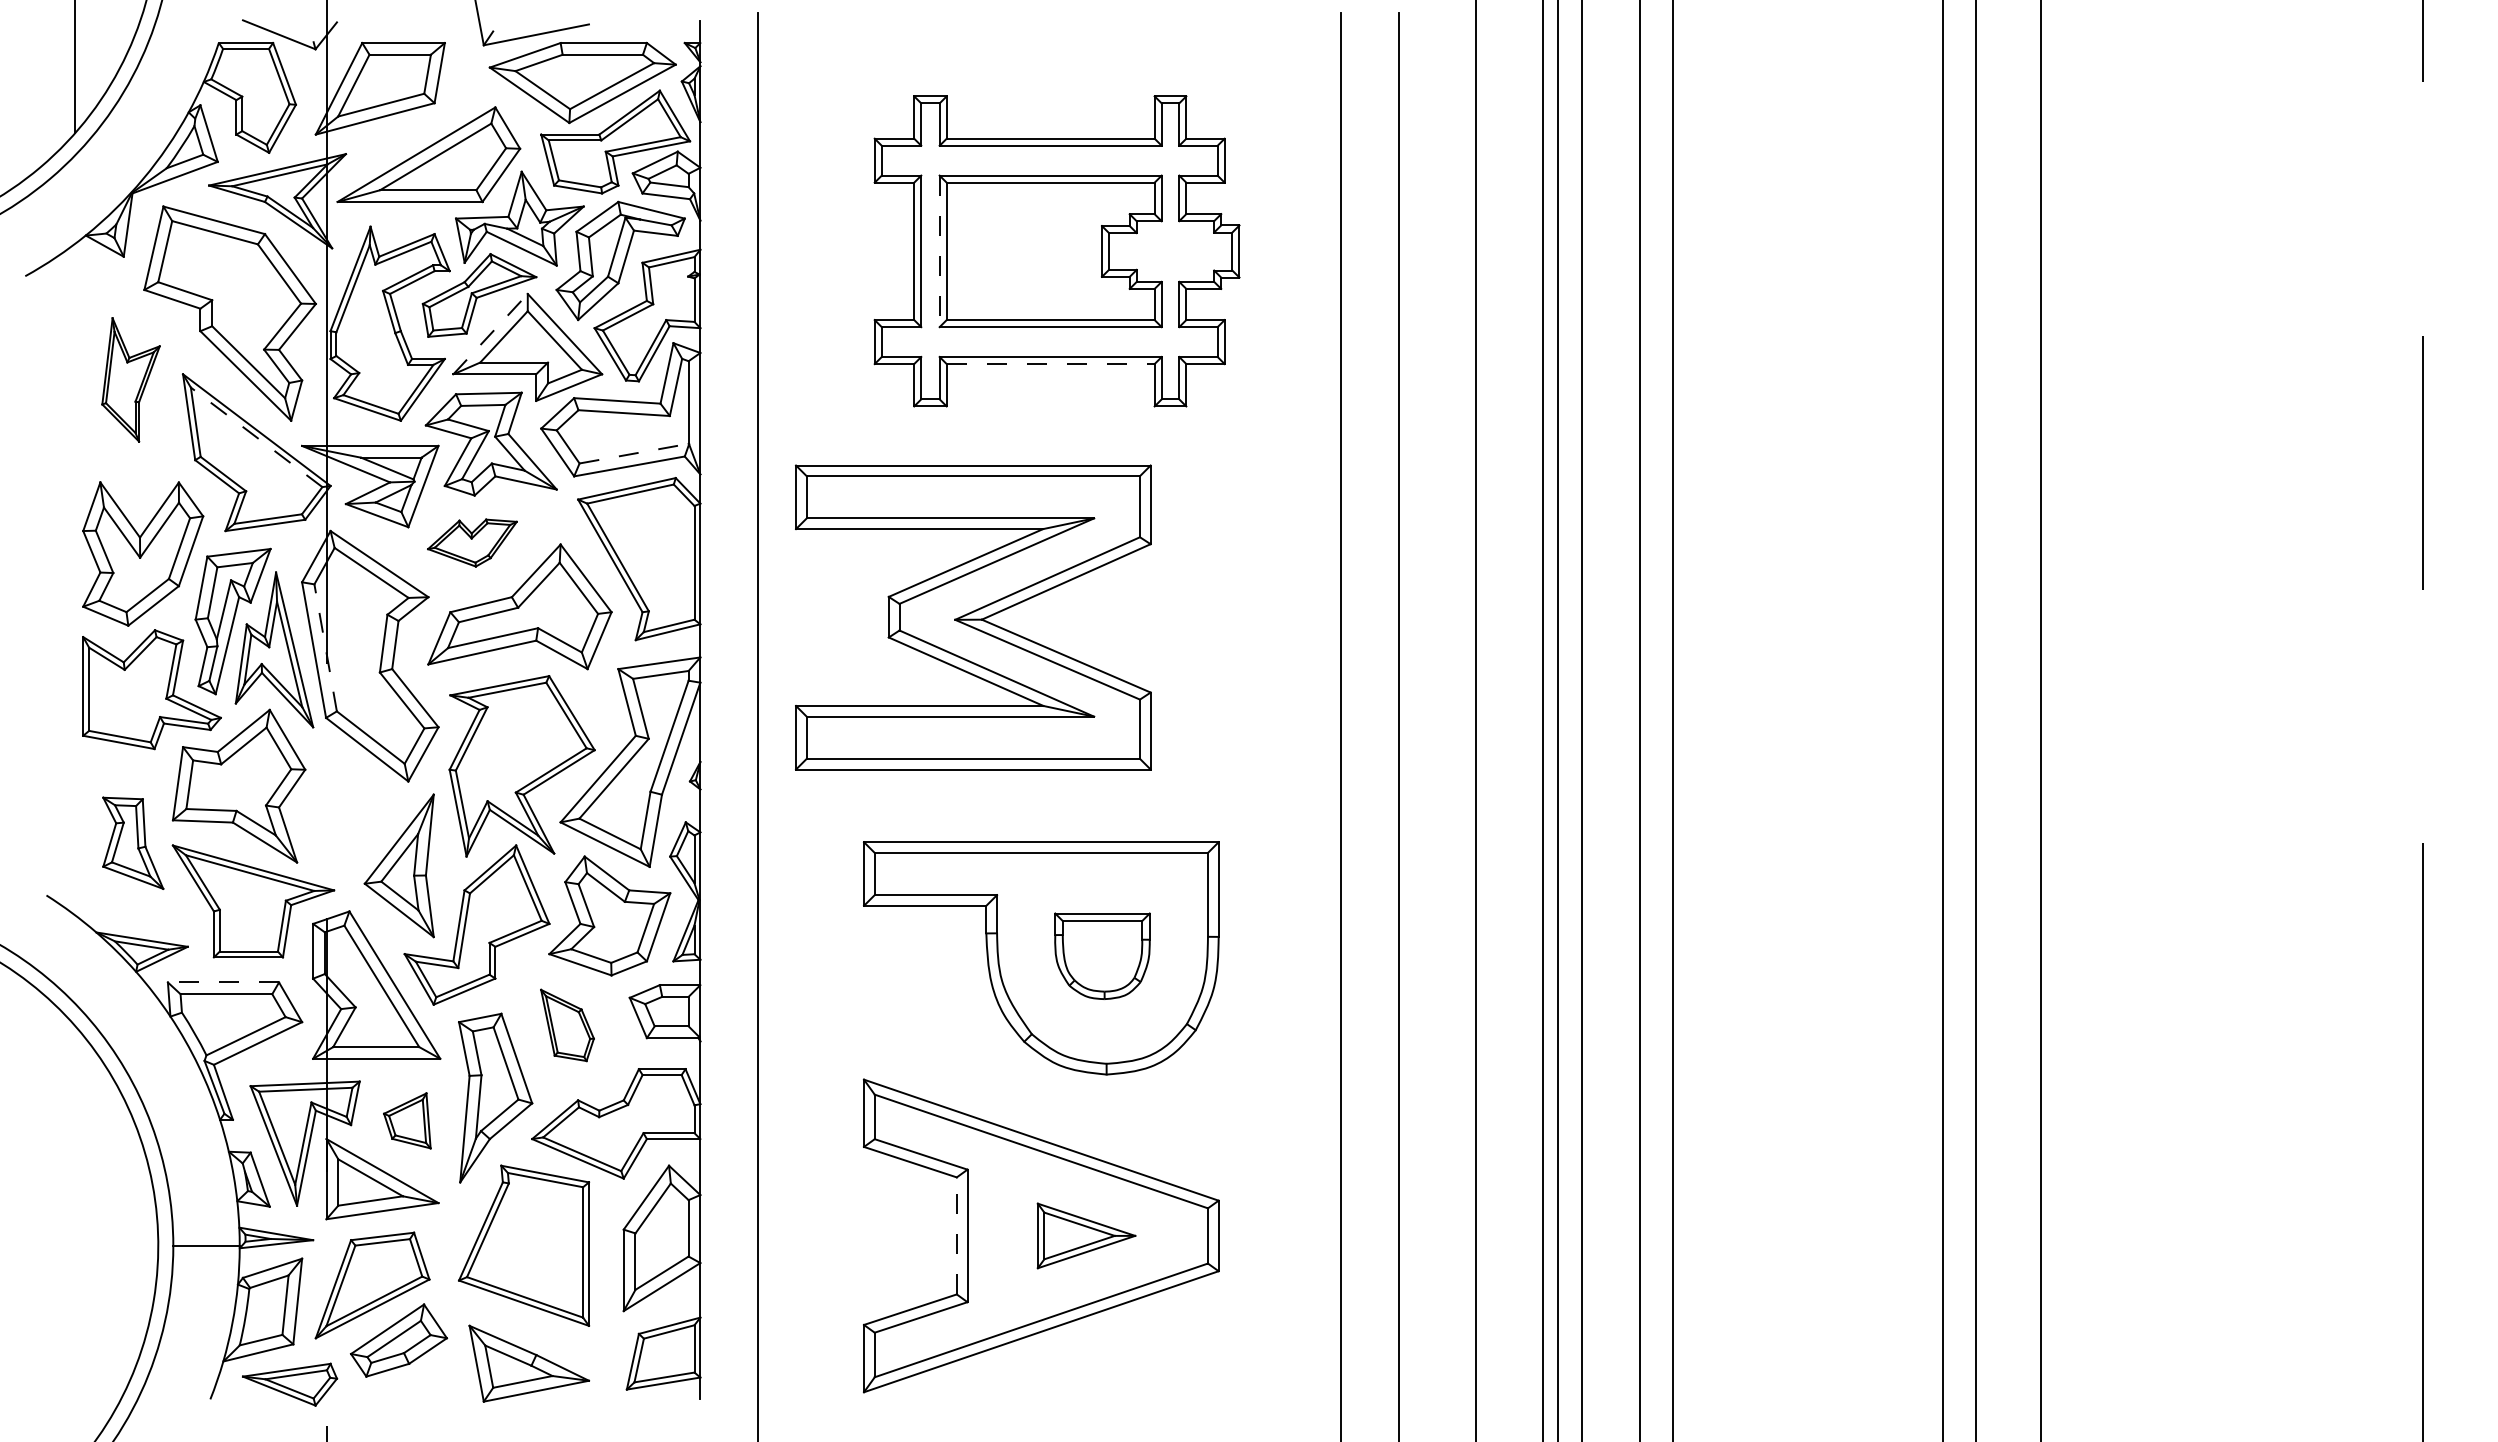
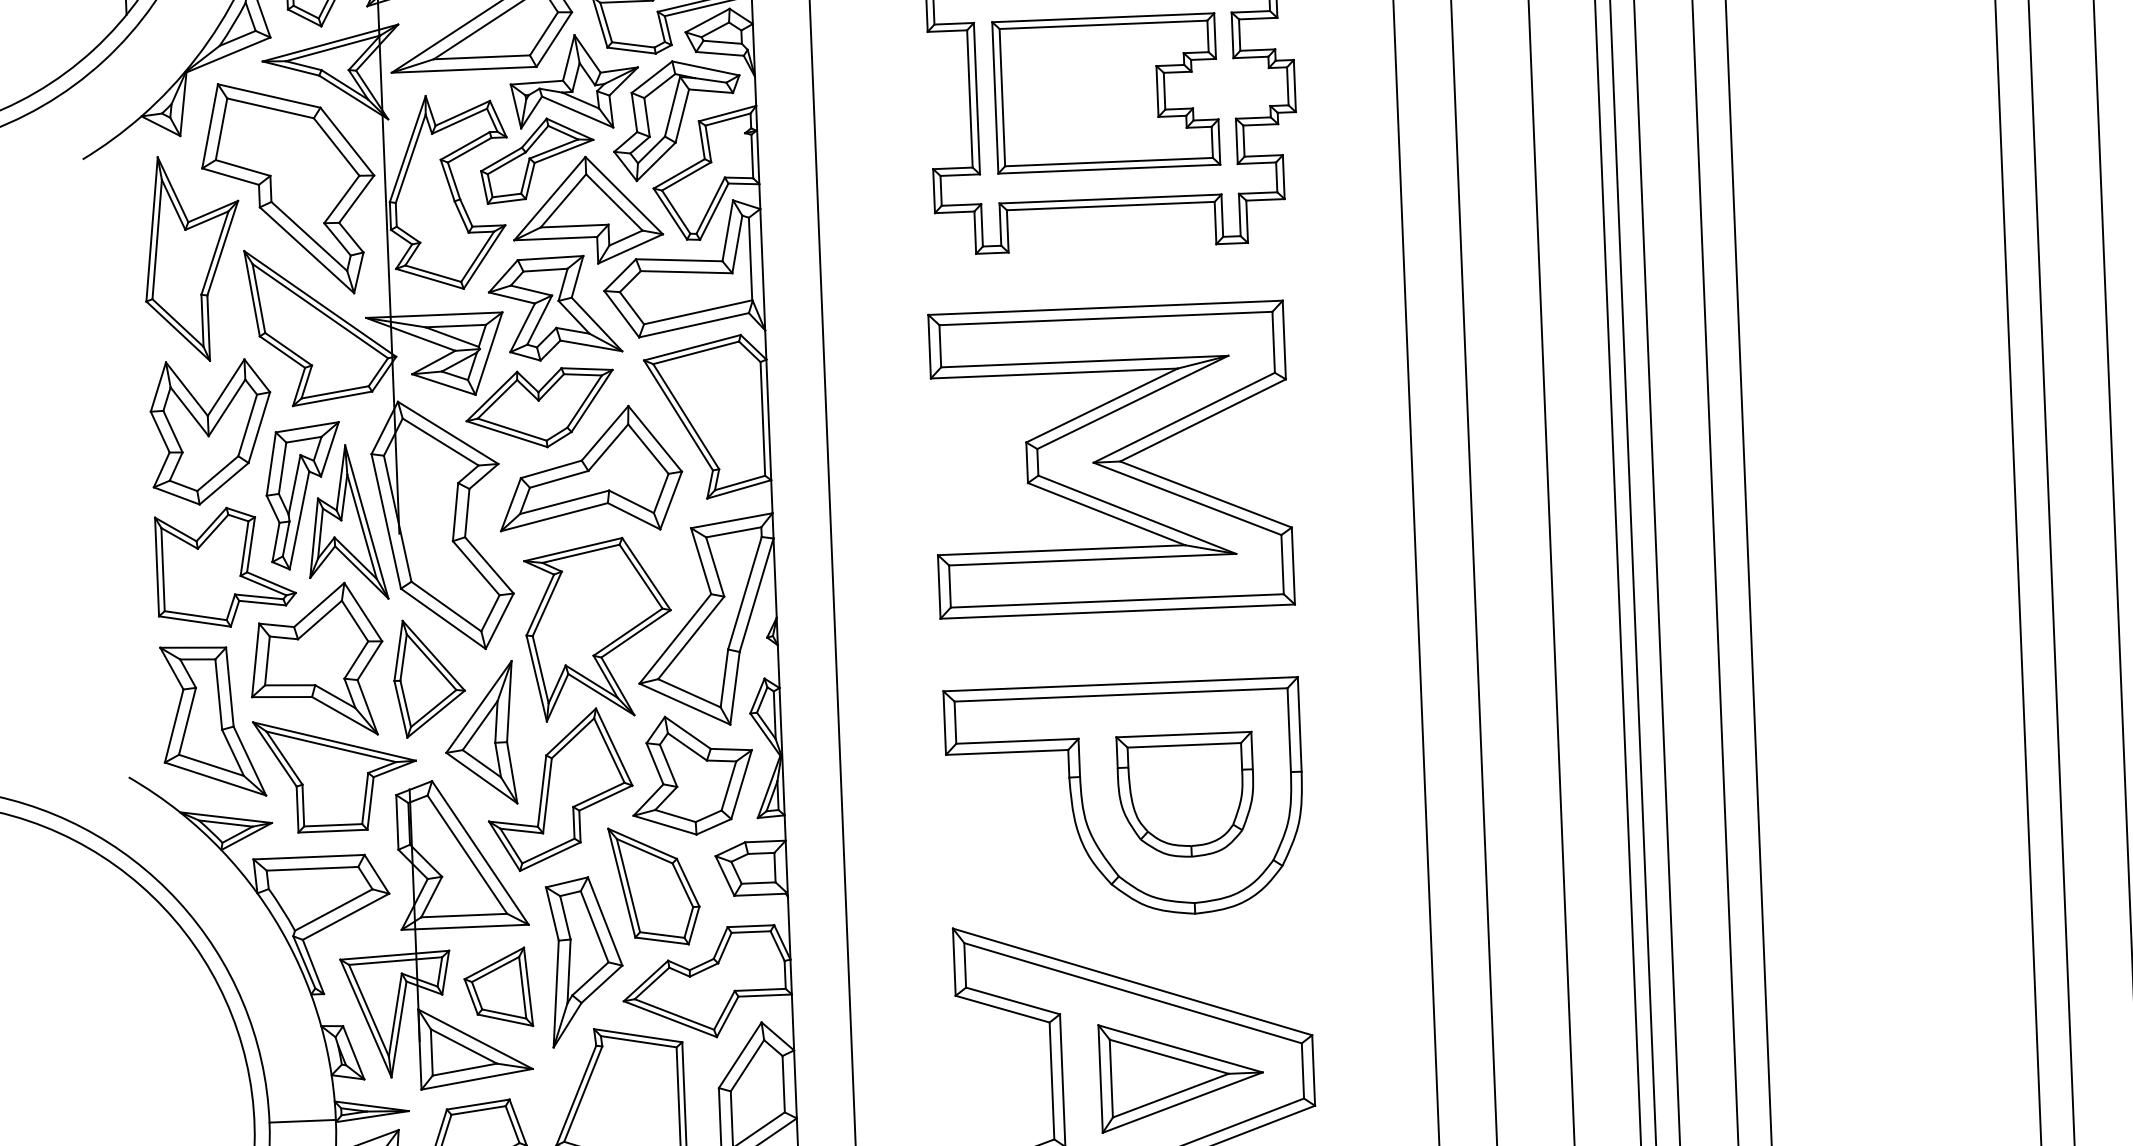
line: (939, 251) -> (995, 98), dashed -> solid
line: (490, 334) -> (549, 199), dashed -> solid
line: (1050, 364) -> (1110, 206), dashed -> solid
part: (130, 379) -> (191, 258), size x1.67
line: (256, 437) -> (320, 311), dashed -> solid
line: (634, 453) -> (698, 312), dashed -> solid
part: (472, 542) -> (540, 407), size x1.67
part: (973, 617) -> (1111, 459), moved
line: (325, 647) -> (397, 518), dashed -> solid
part: (350, 808) -> (429, 678), added
part: (133, 843) -> (213, 721), size x1.67
part: (1102, 956) -> (1186, 795), size x1.43
line: (223, 982) -> (309, 857), dashed -> solid
part: (567, 1025) -> (654, 886), size x1.67
part: (407, 1120) -> (498, 987), size x1.43
line: (956, 1235) -> (1051, 1080), dashed -> solid
part: (1086, 1235) -> (1181, 1075), size x1.67

